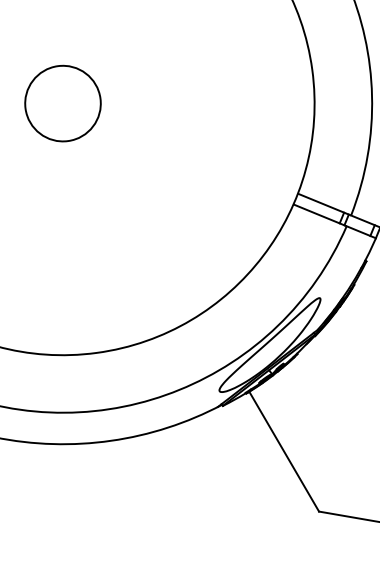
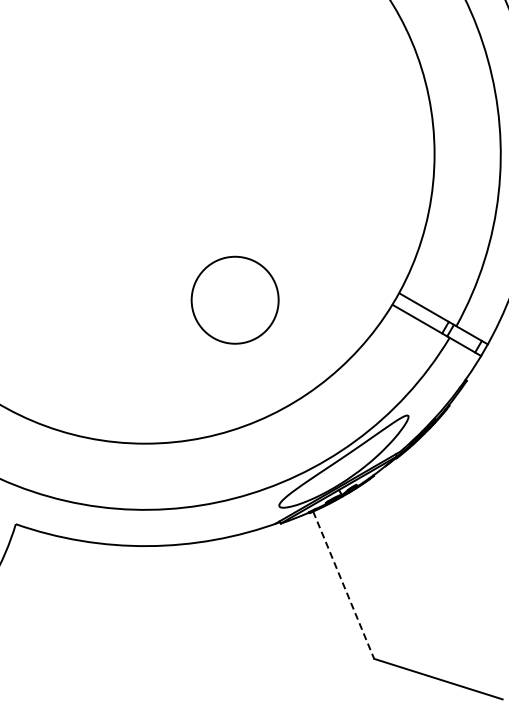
circle: (62, 103) -> (234, 299), moved
line: (284, 451) -> (343, 585), solid -> dashed

